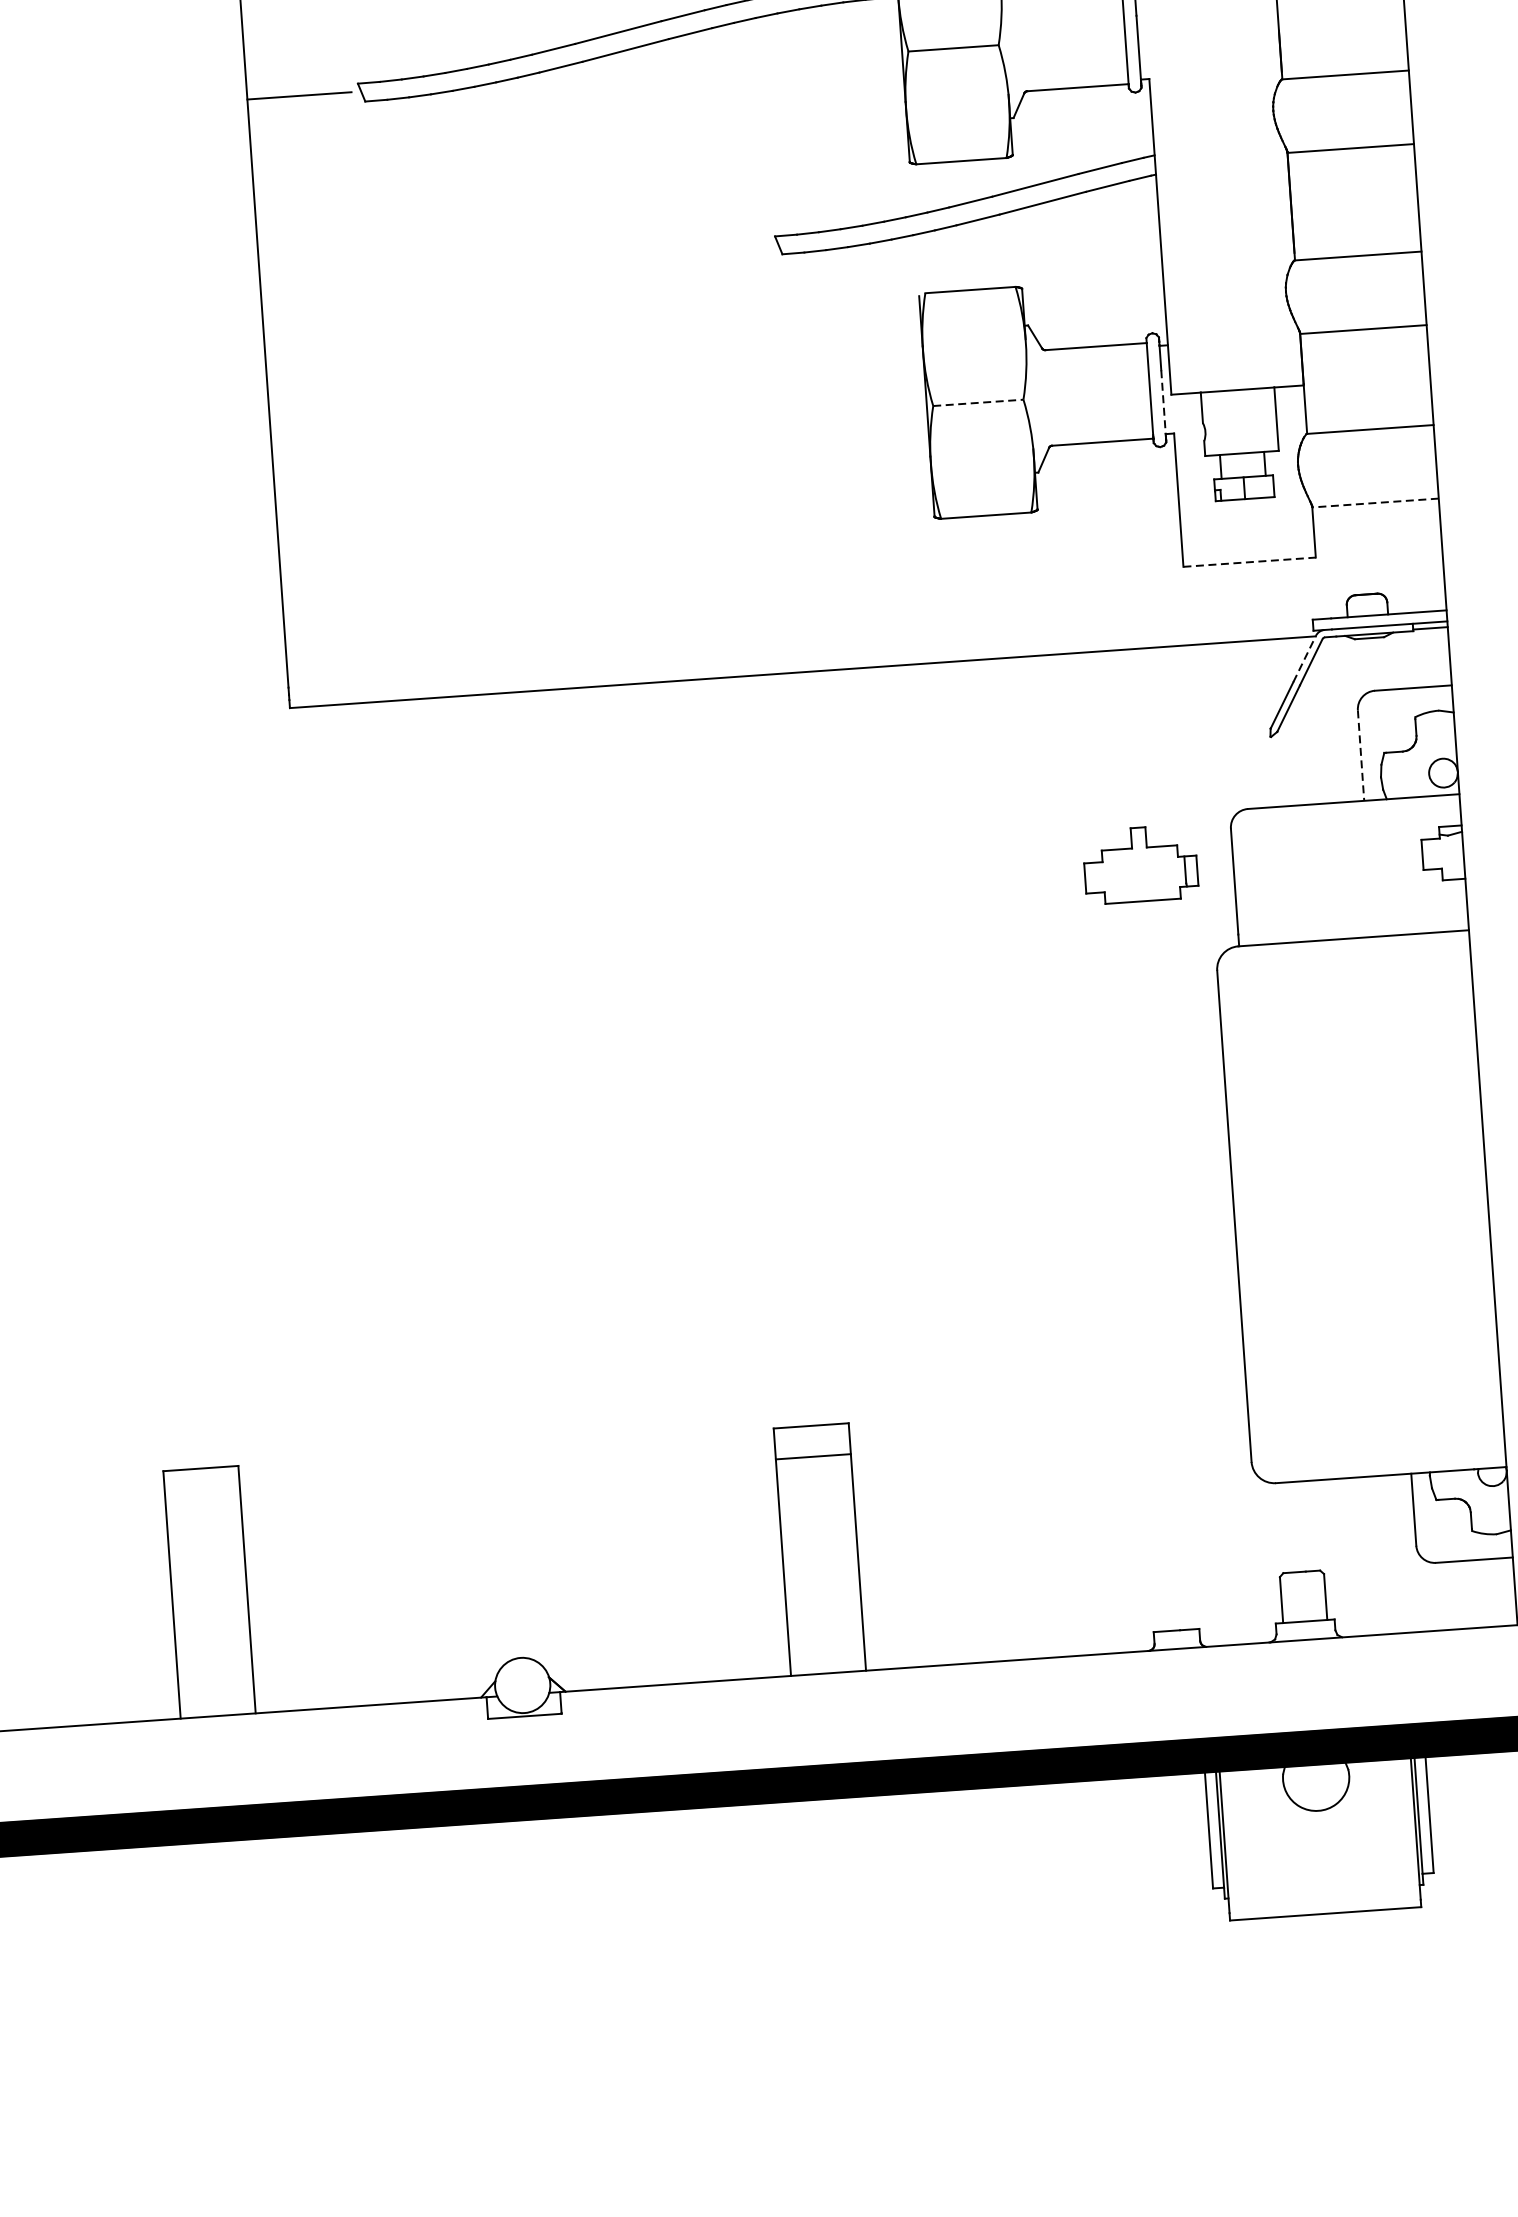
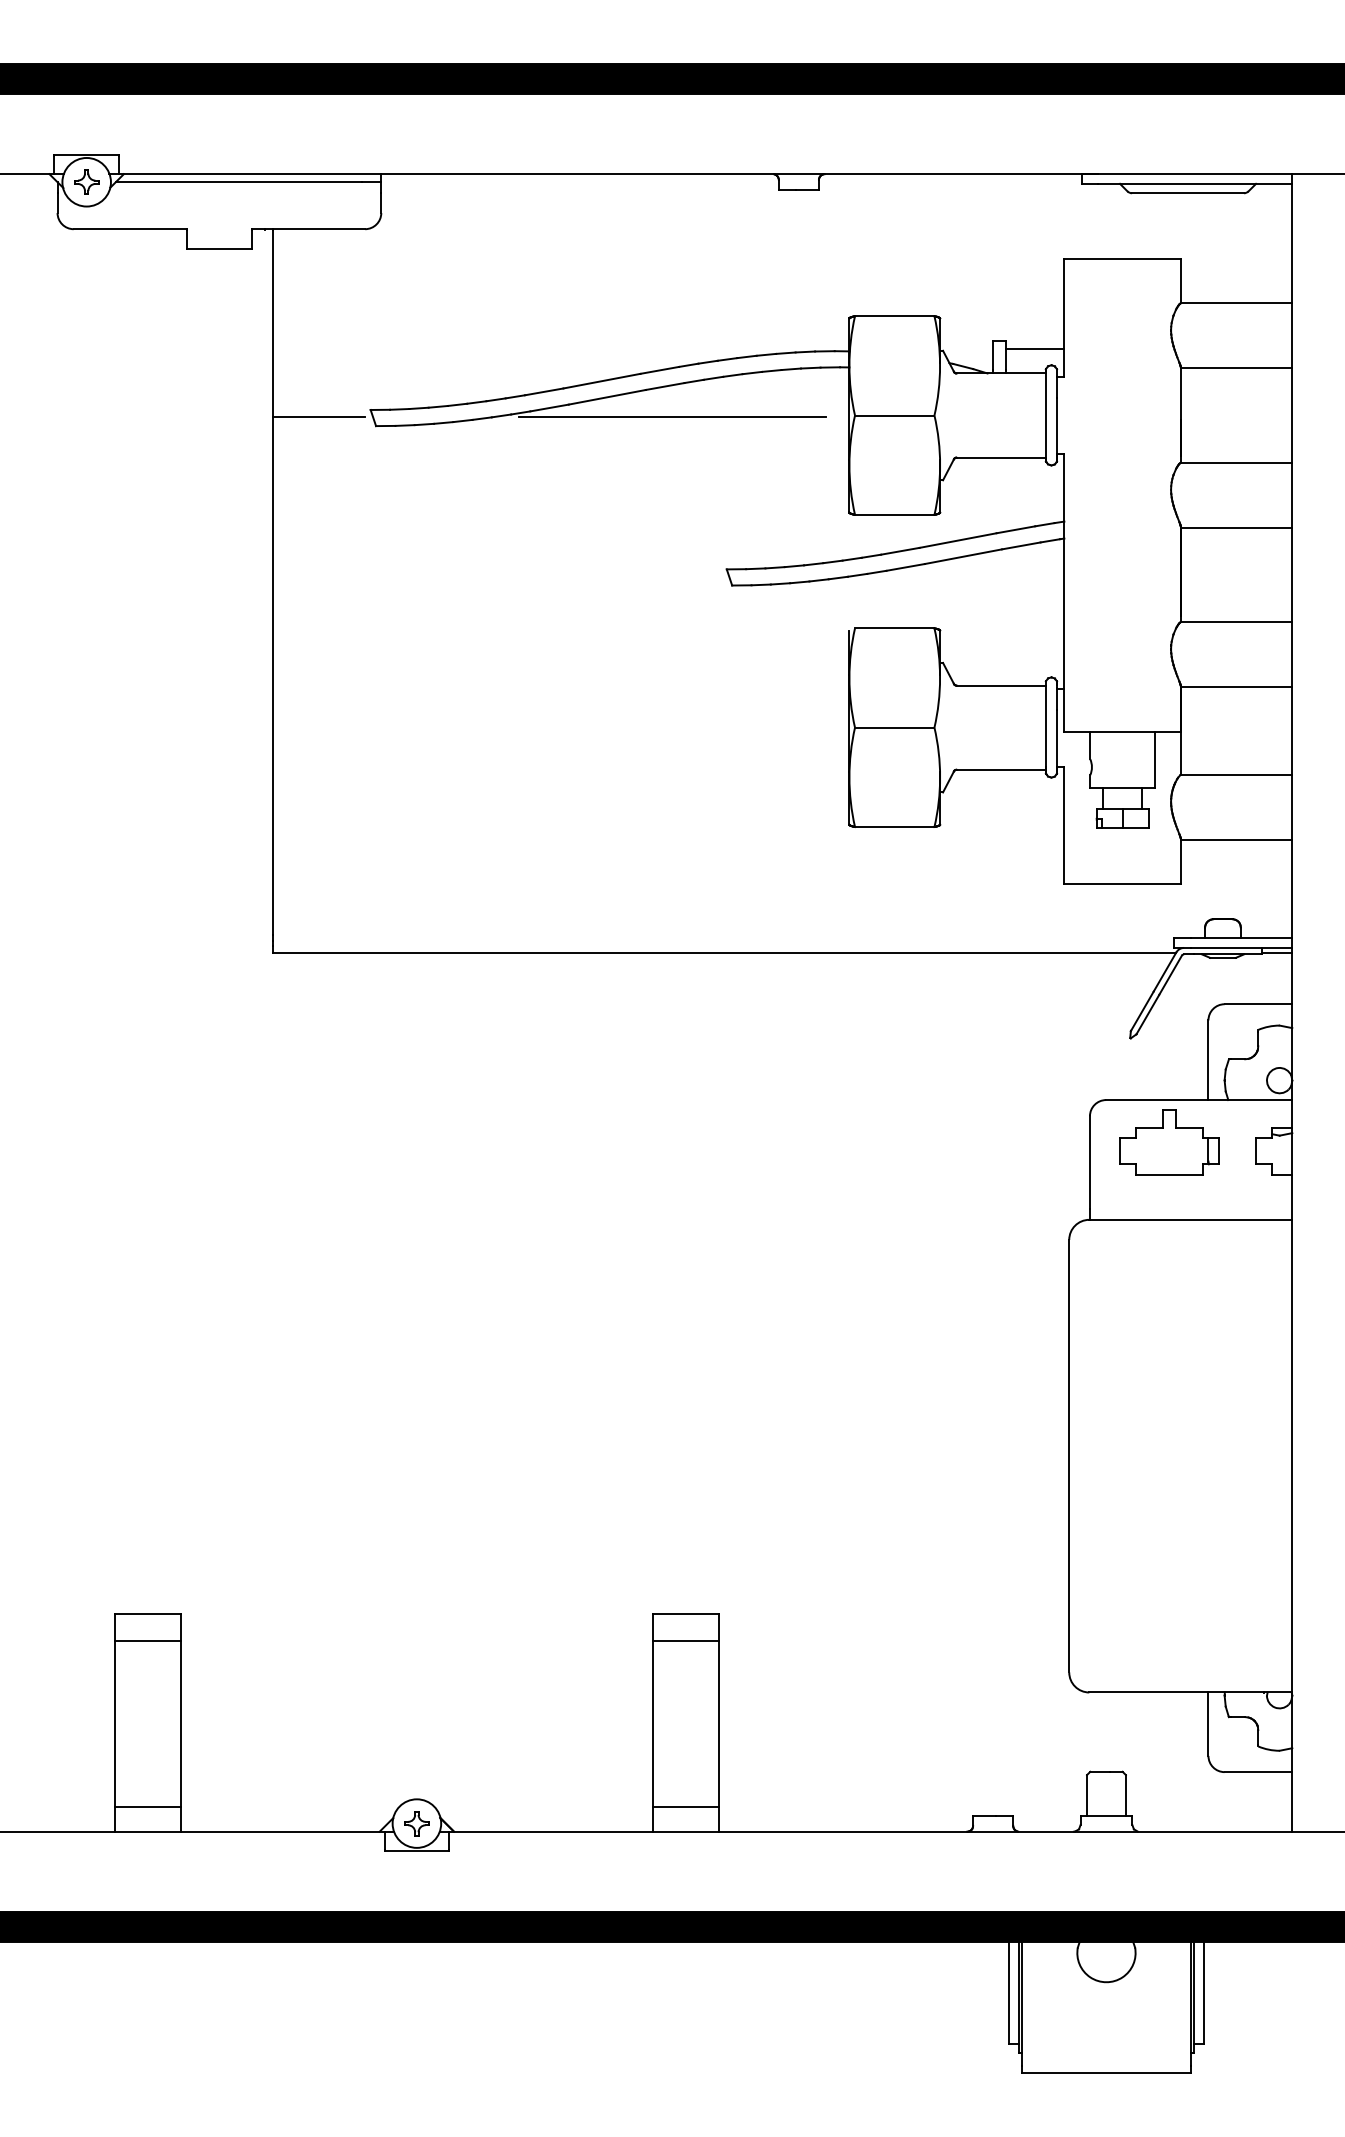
line: (701, 68) -> (672, 417), added
line: (978, 402) -> (894, 727), dashed -> solid
line: (1164, 402) -> (1057, 738), dashed -> solid
line: (1375, 502) -> (1236, 839), dashed -> solid
line: (1250, 561) -> (1123, 883), dashed -> solid
line: (1305, 659) -> (1165, 972), dashed -> solid
line: (1361, 755) -> (1208, 1060), dashed -> solid
part: (1140, 864) -> (1169, 1142), moved
line: (203, 1499) -> (148, 1641), added
line: (826, 1644) -> (685, 1806), added
part: (522, 1685) -> (416, 1823), added
line: (216, 1687) -> (148, 1806), added

